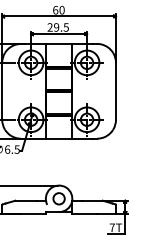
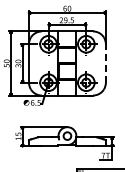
line: (115, 91) -> (105, 63), solid -> dashed

